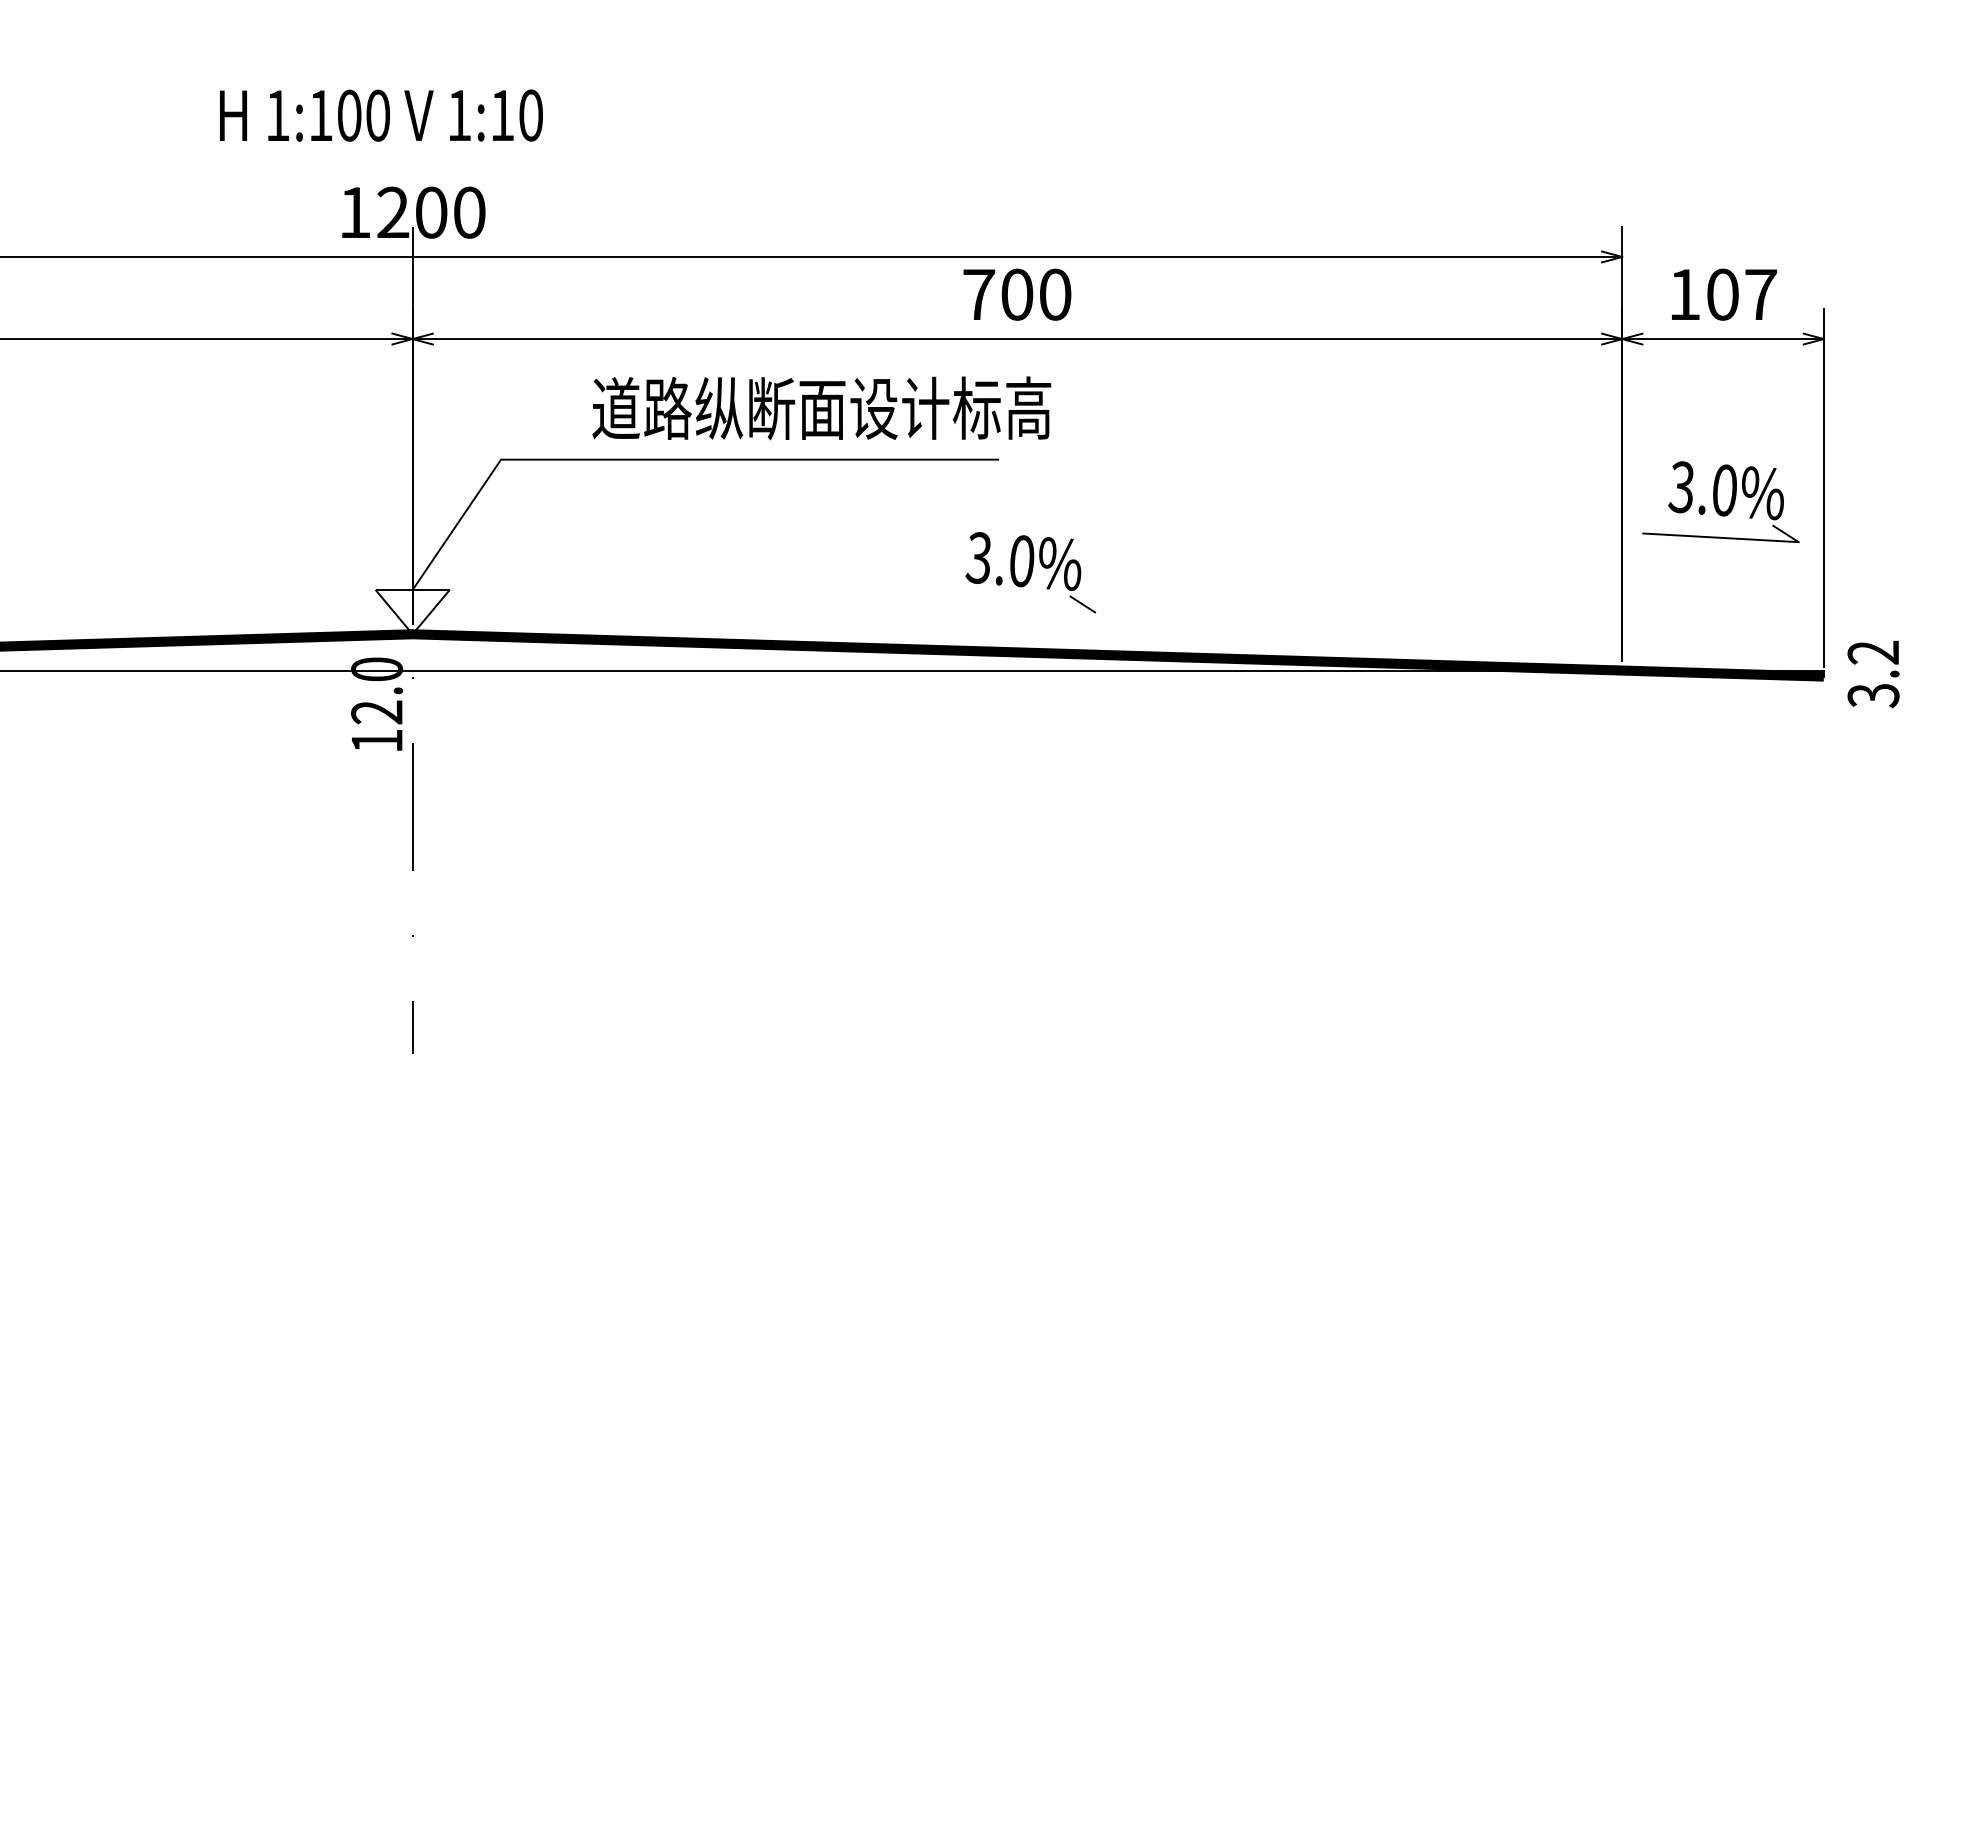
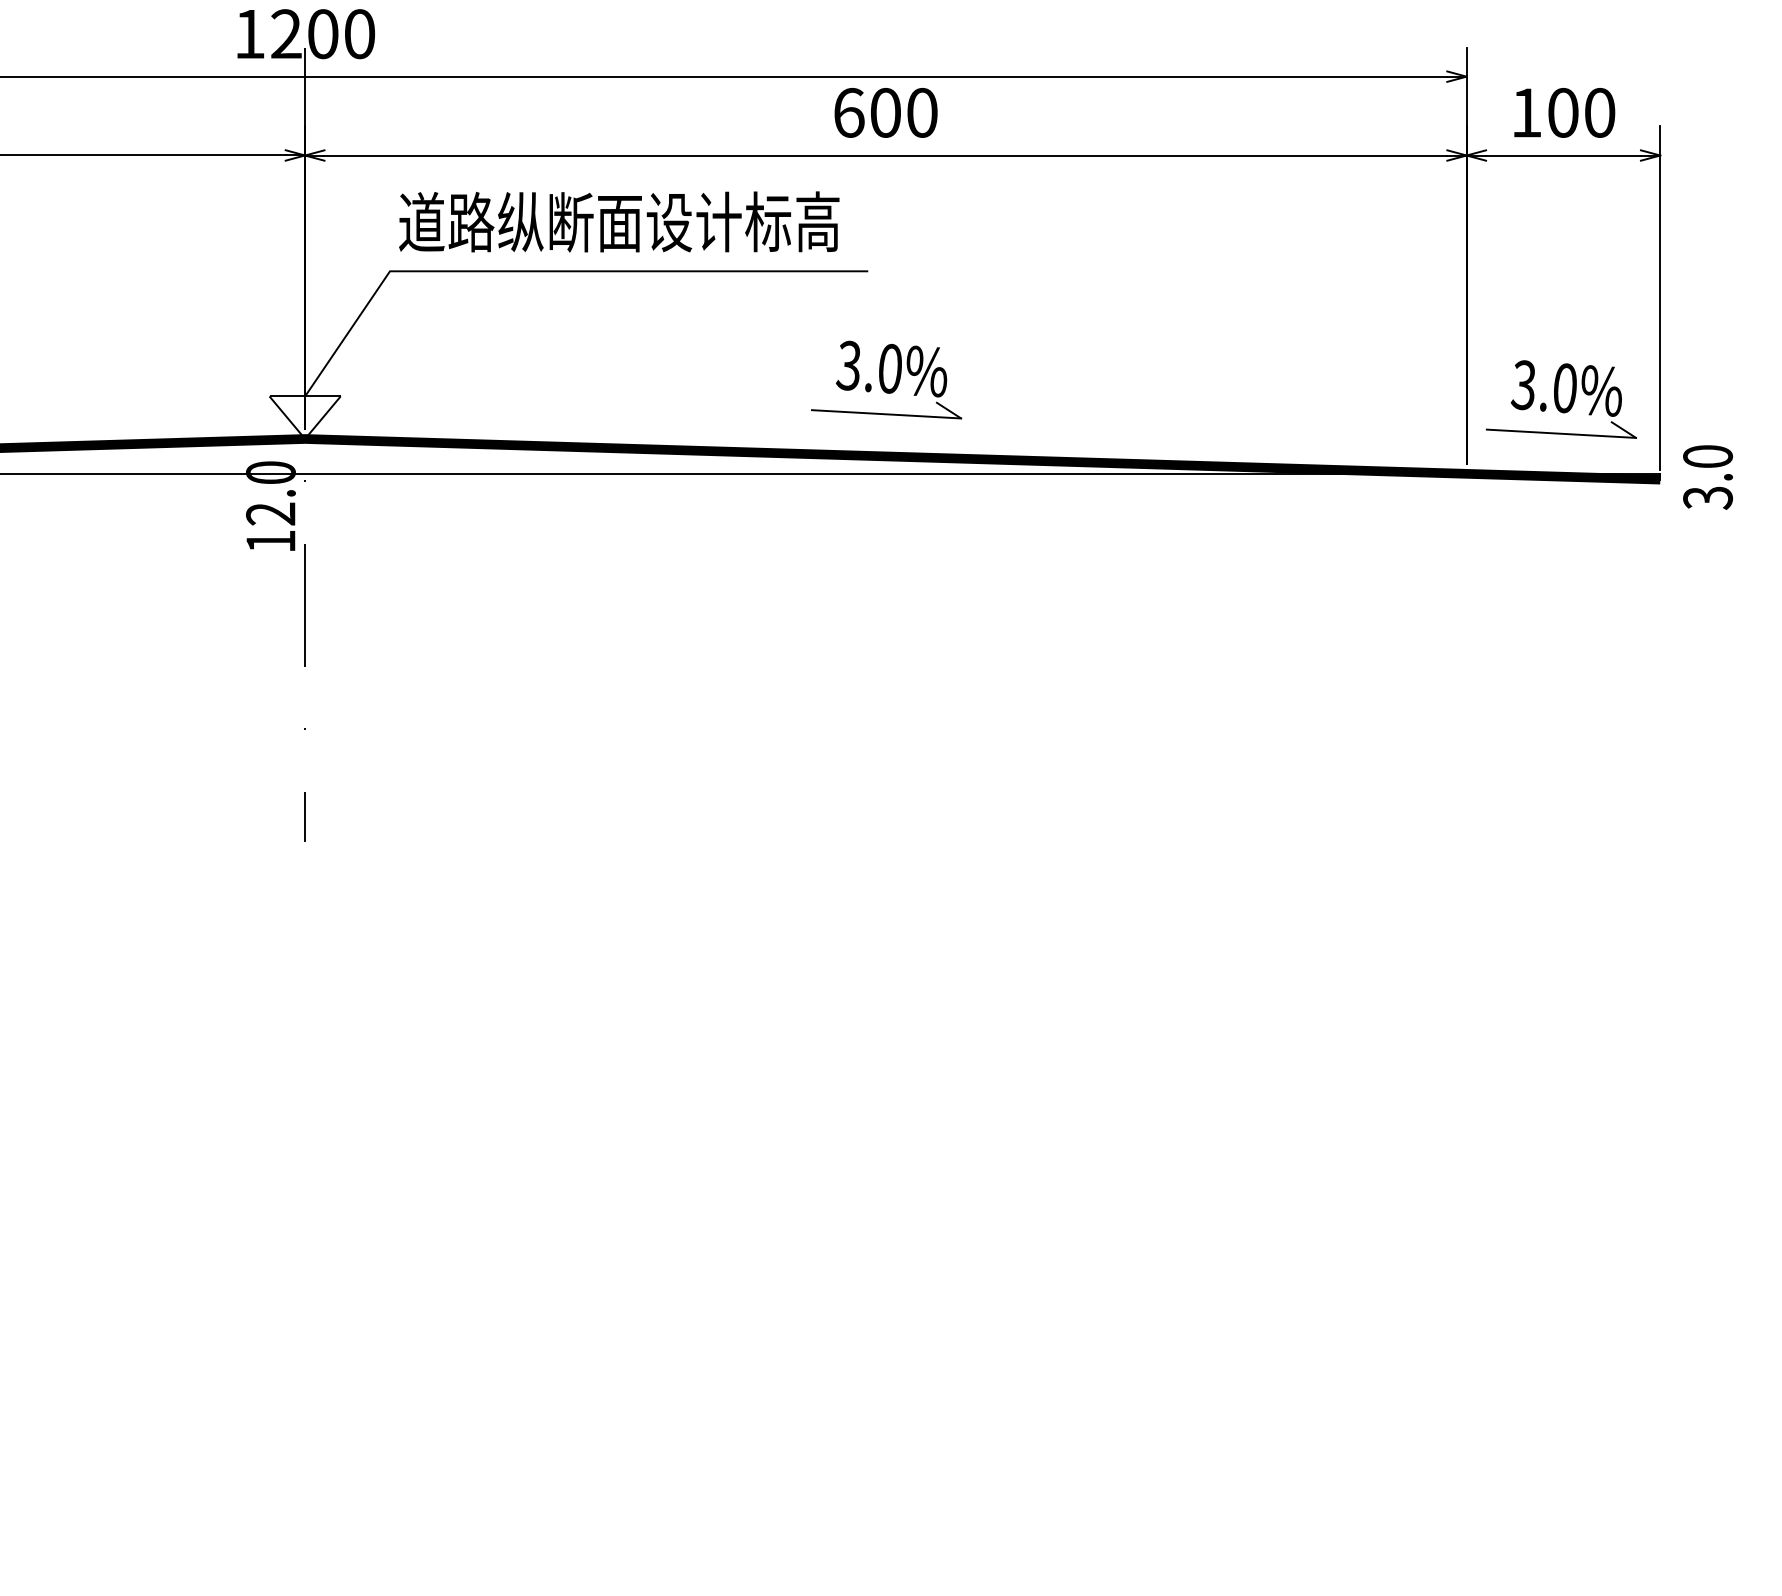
text: (979, 294) -> (849, 112), 700 -> 600
text: (1761, 294) -> (1600, 112), 107 -> 100
text: (821, 408) -> (618, 222), moved
part: (1720, 502) -> (1561, 399), moved
line: (1017, 608) -> (885, 414), added
text: (1873, 652) -> (1707, 456), 3.2 -> 3.0

